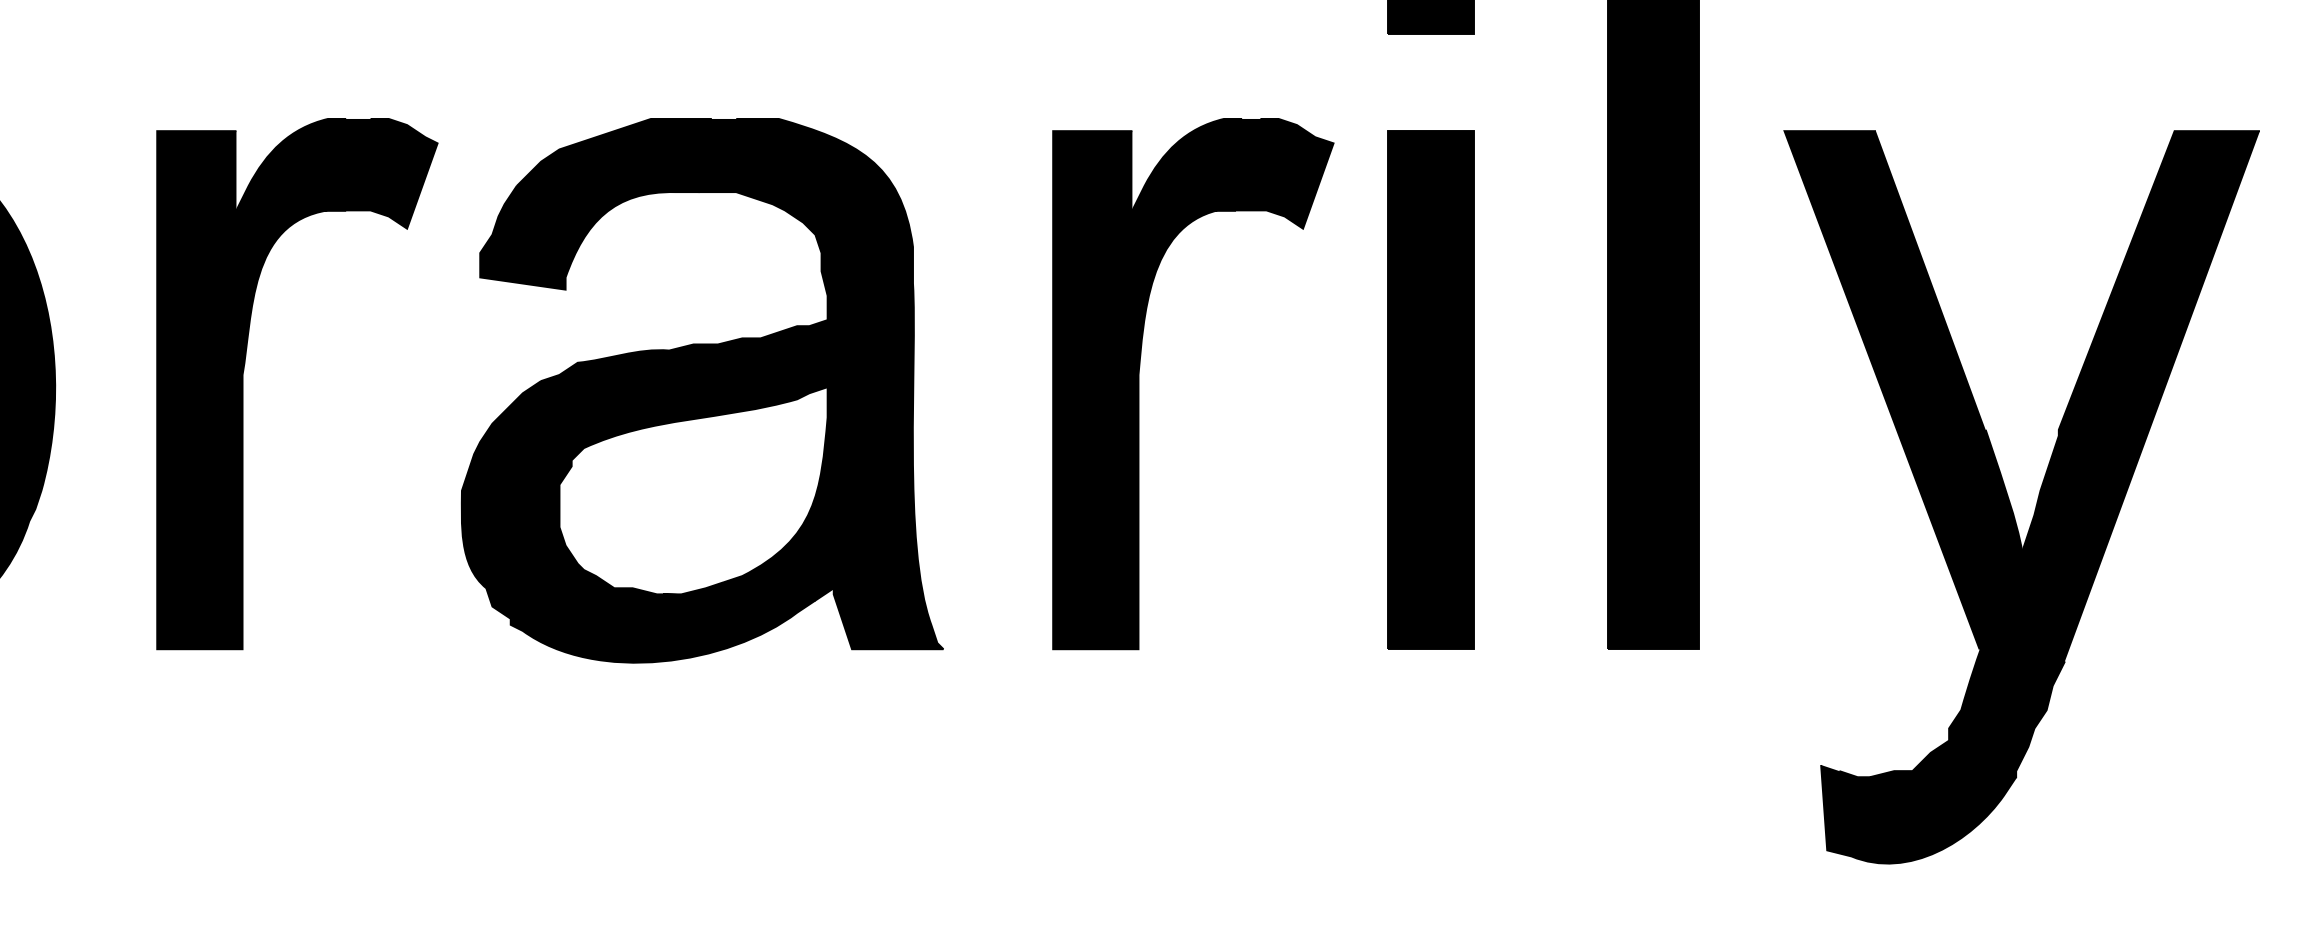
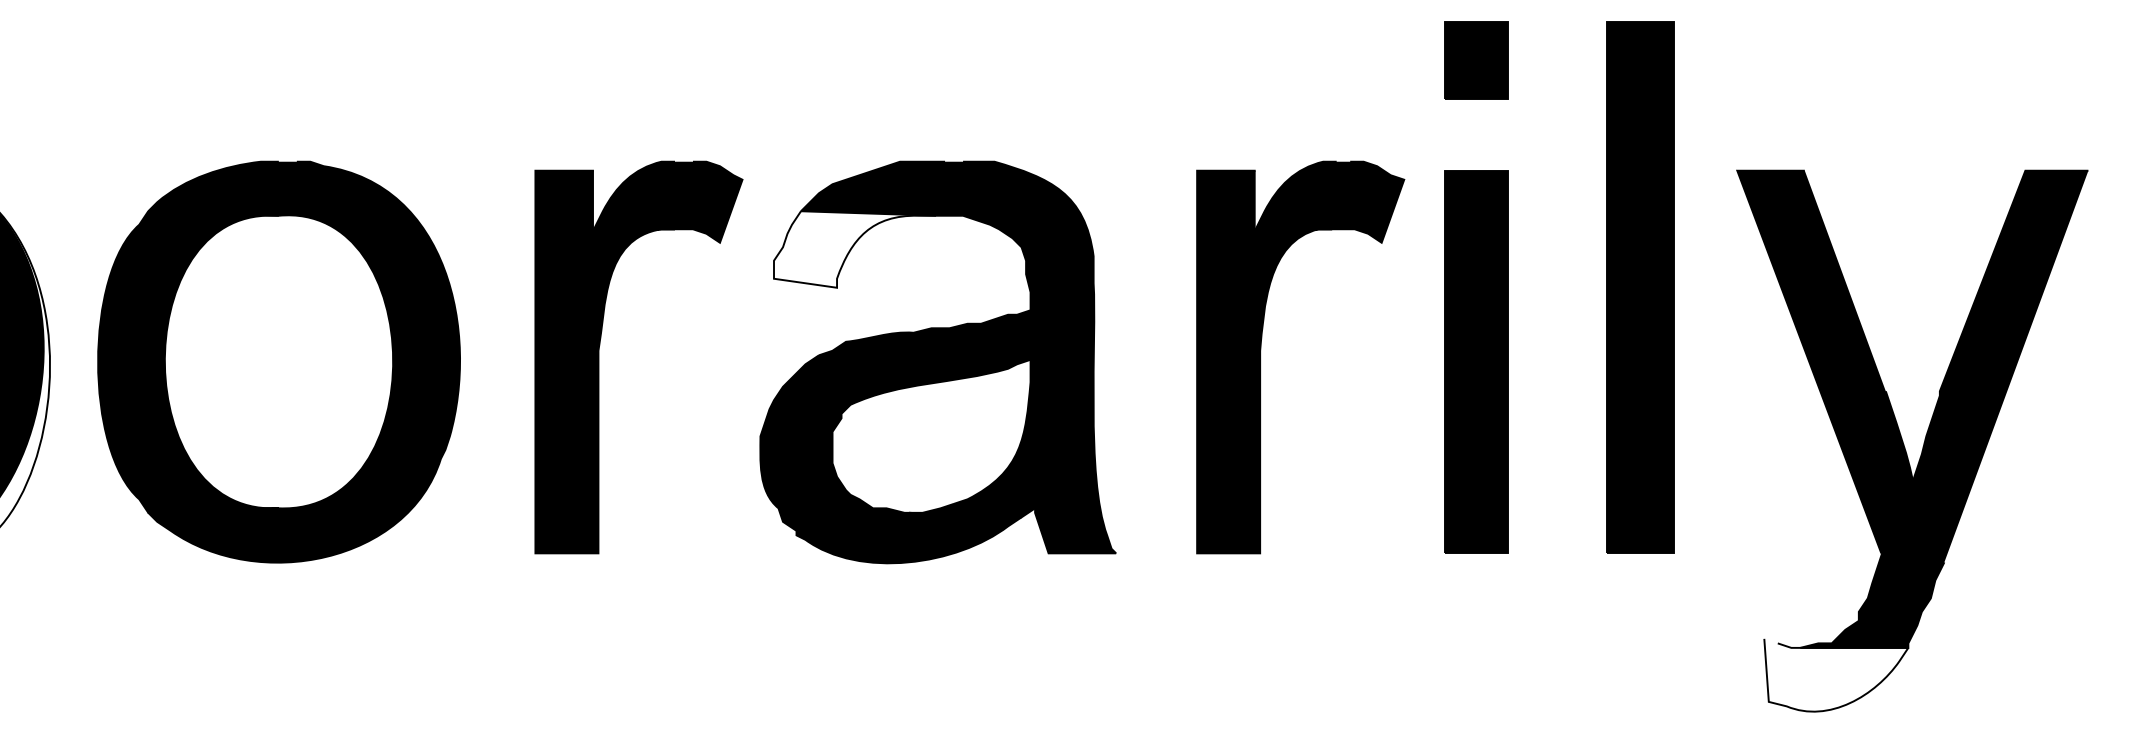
fill: (590, 237) -> (855, 249), removed
fill: (1918, 813) -> (1836, 674), removed

